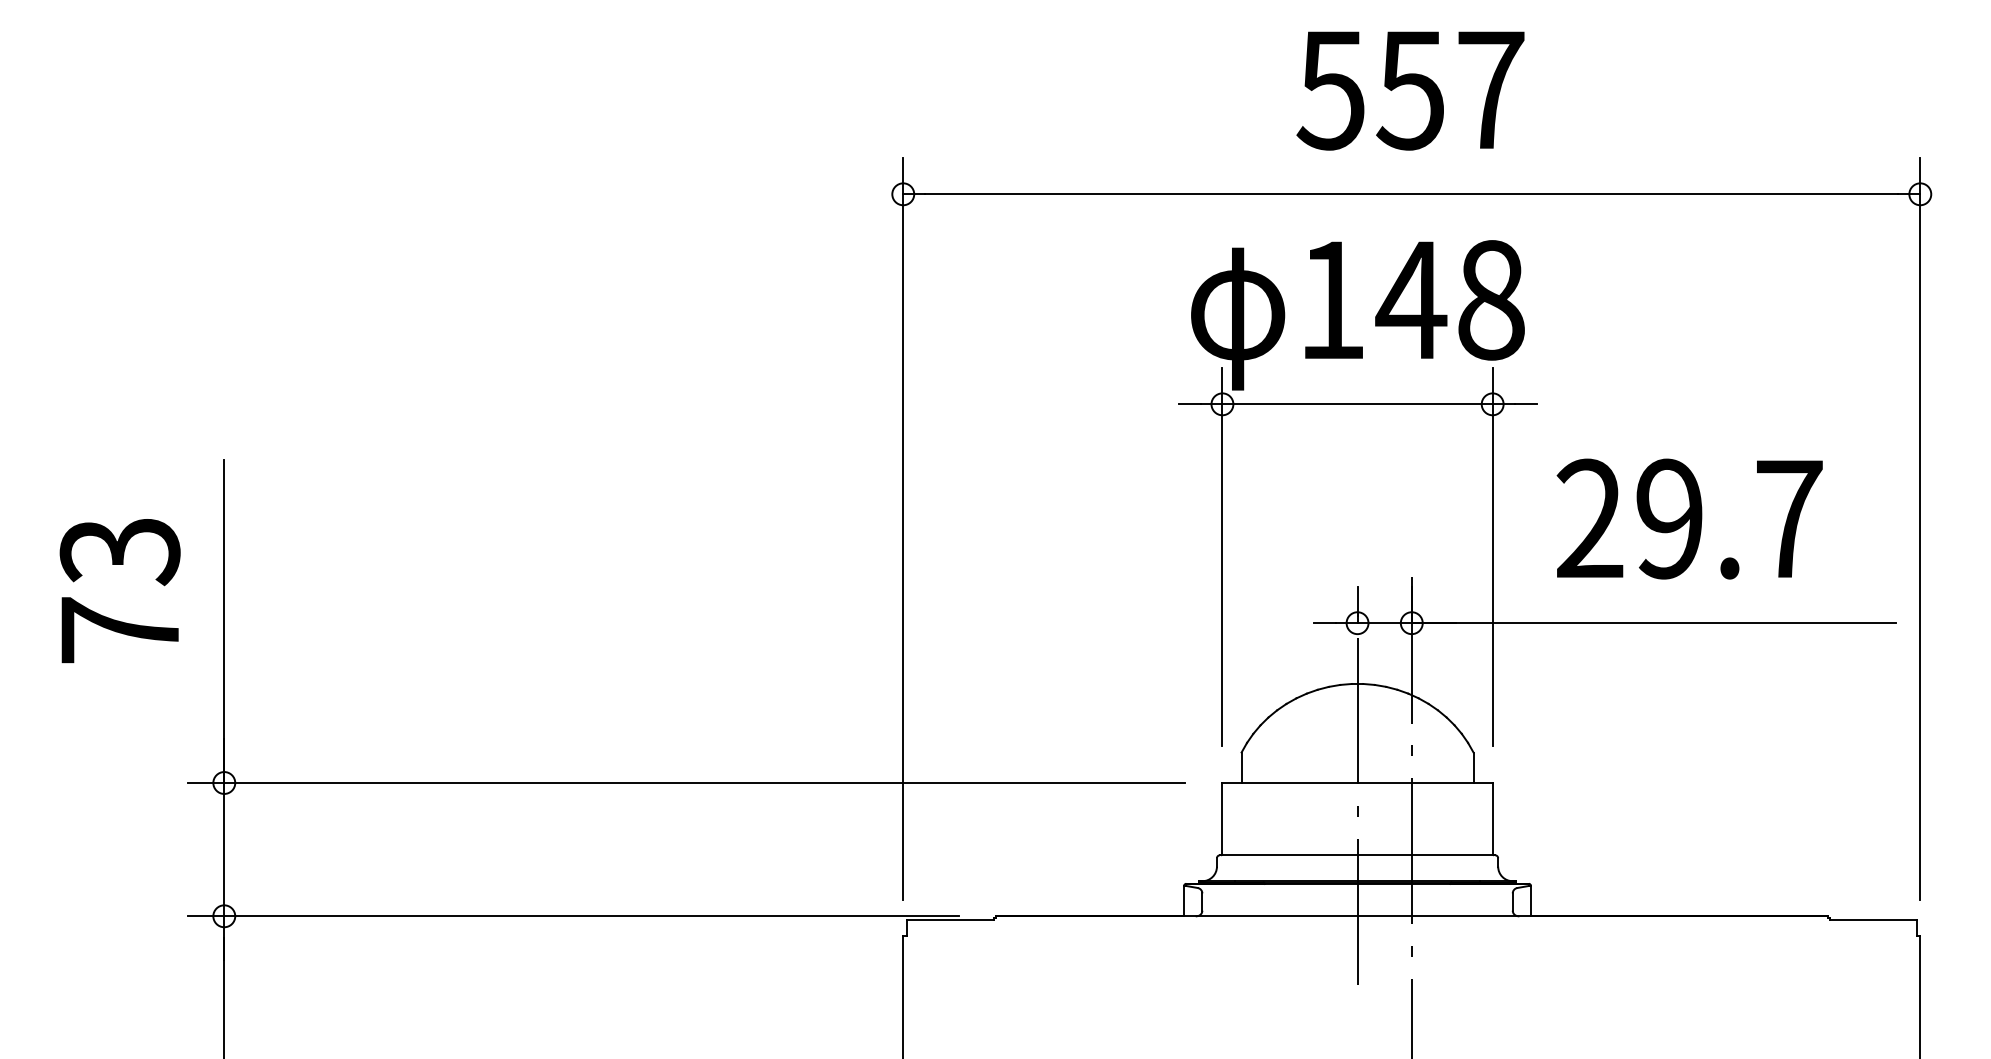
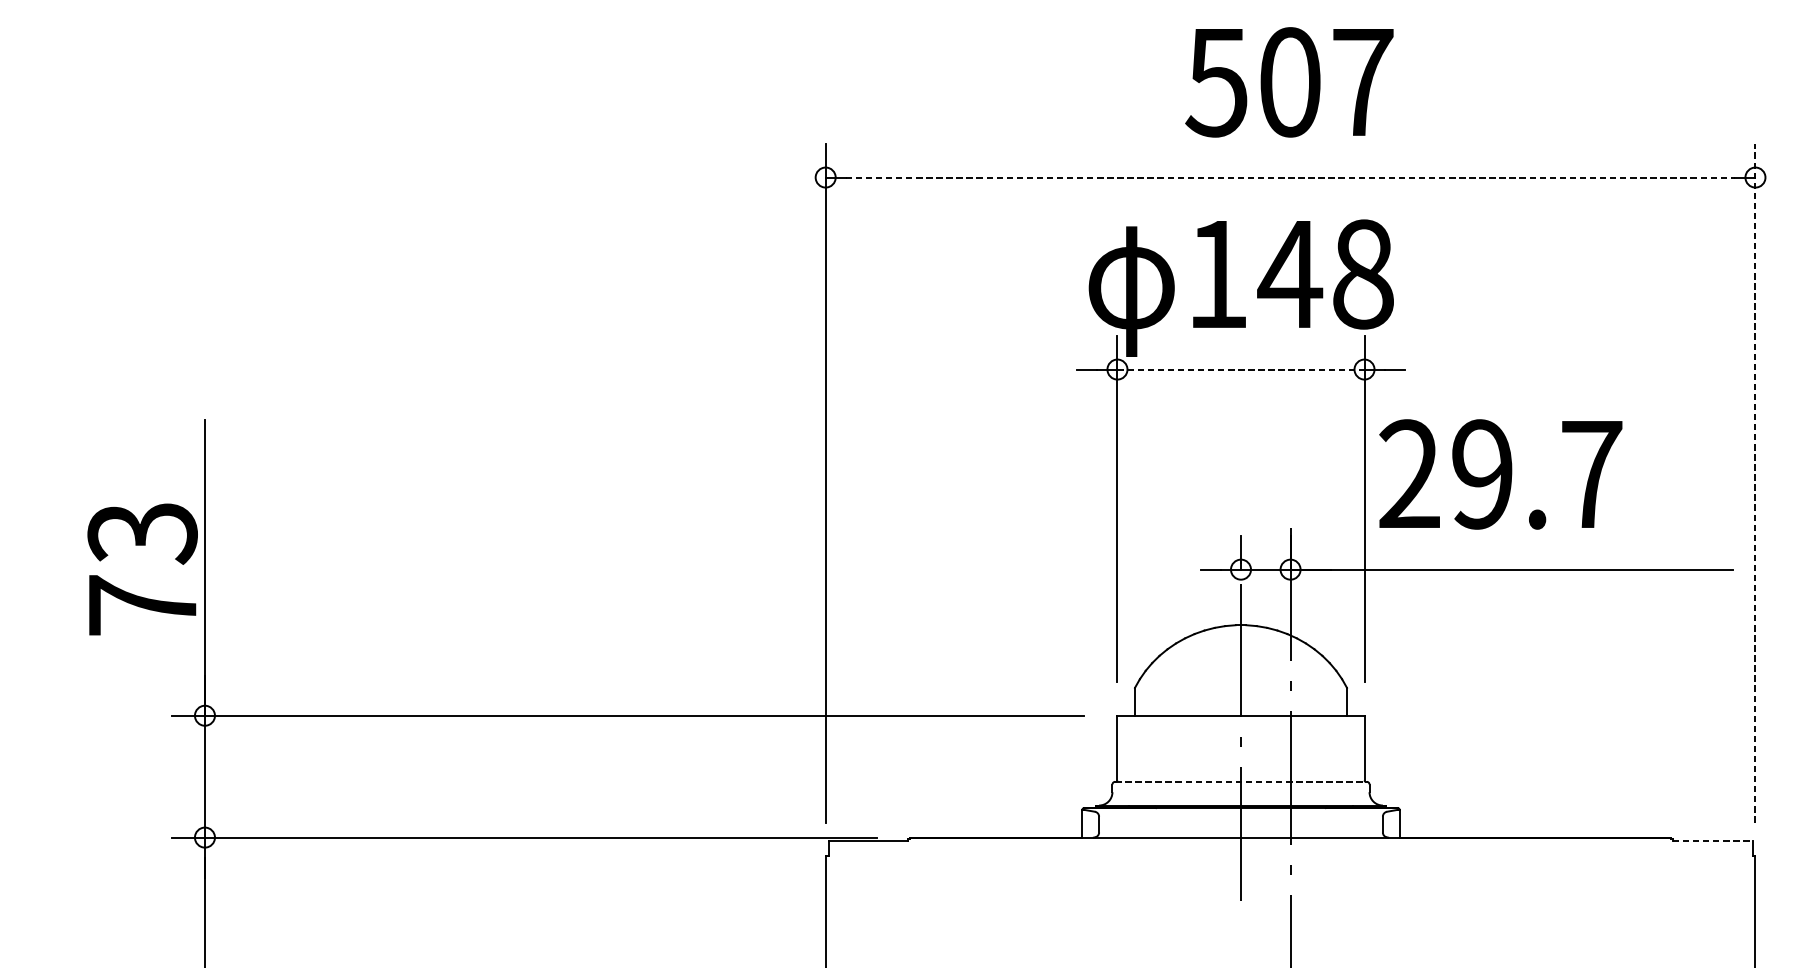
text: (1410, 89) -> (1289, 81), 557 -> 507
line: (1411, 194) -> (1290, 177), solid -> dashed
line: (1358, 404) -> (1241, 369), solid -> dashed
text: (1689, 518) -> (1500, 473), moved
line: (1920, 528) -> (1755, 483), solid -> dashed
text: (119, 591) -> (142, 569), moved
line: (1357, 855) -> (1240, 782), solid -> dashed
line: (1873, 919) -> (1712, 840), solid -> dashed

